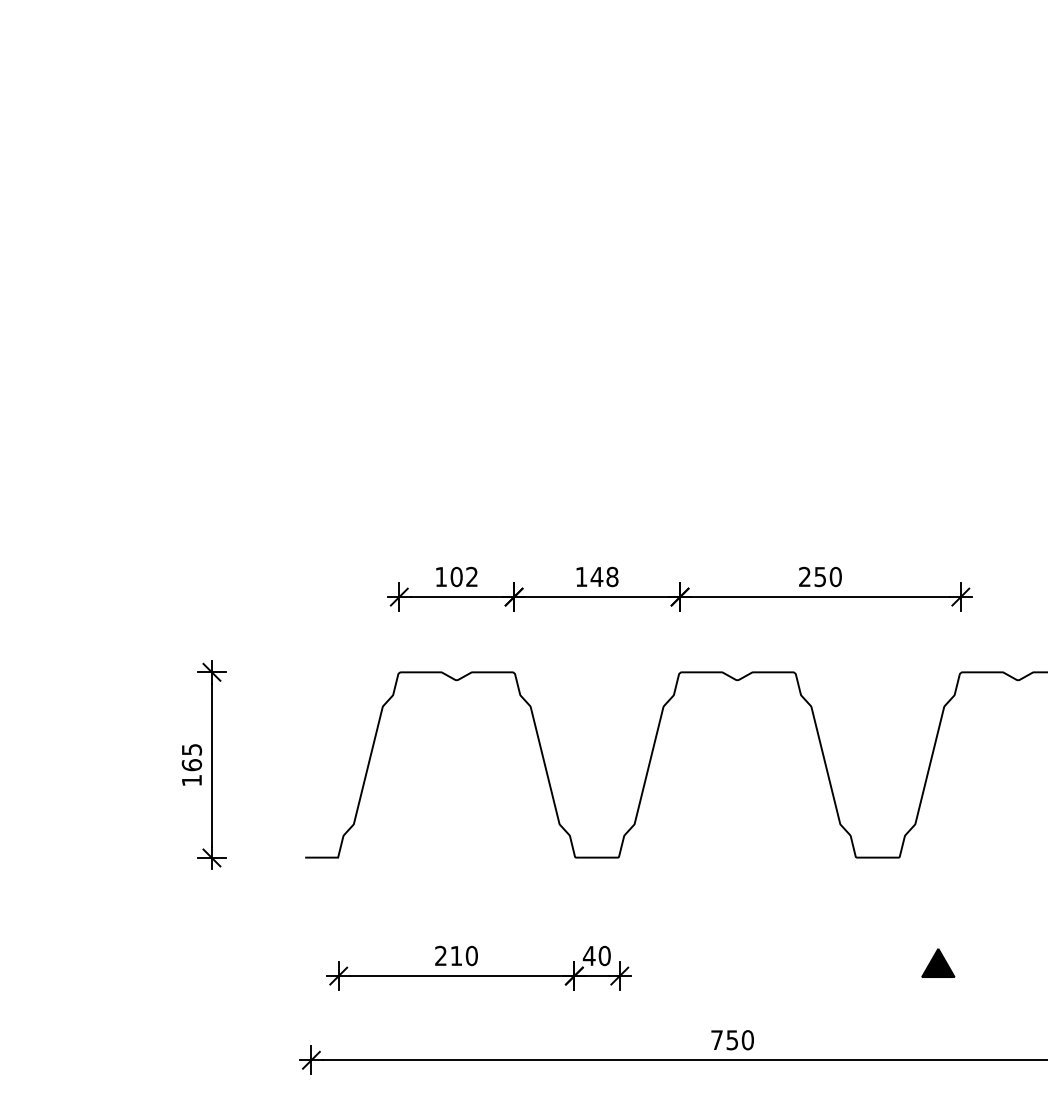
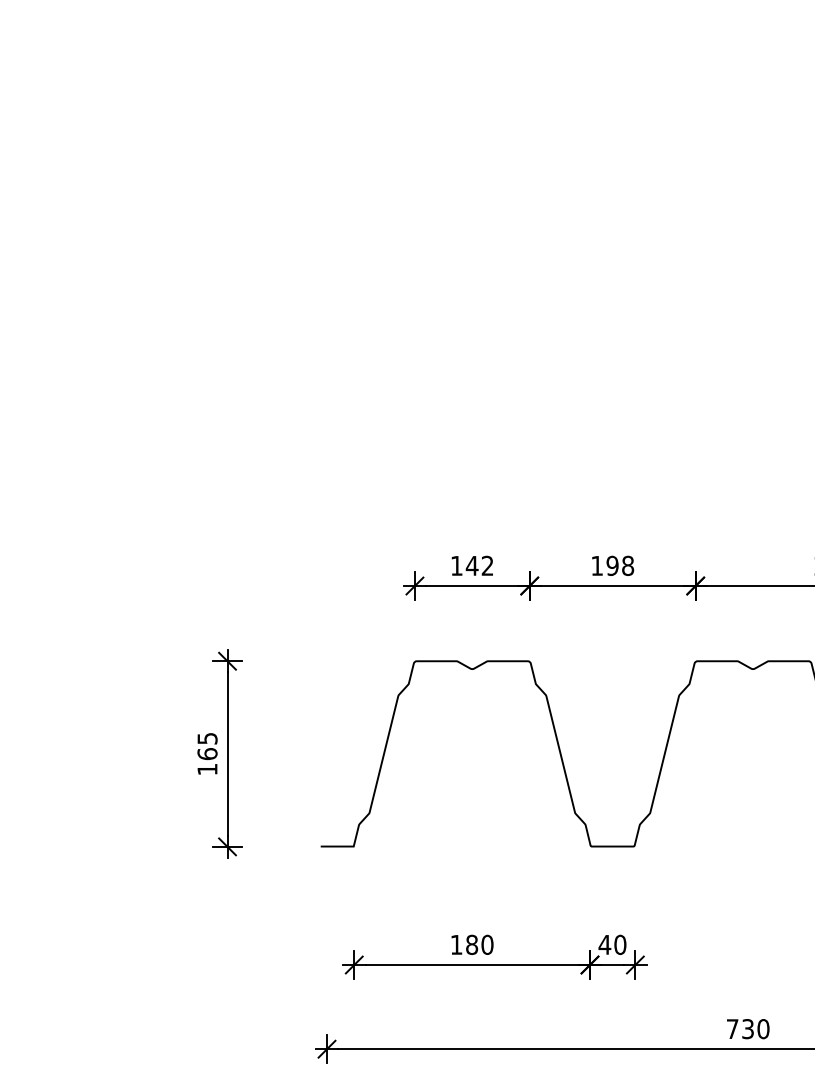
text: (456, 576) -> (472, 565), 102 -> 142
text: (596, 576) -> (612, 565), 148 -> 198
text: (448, 955) -> (464, 944), 210 -> 180
text: (732, 1039) -> (748, 1028), 750 -> 730

